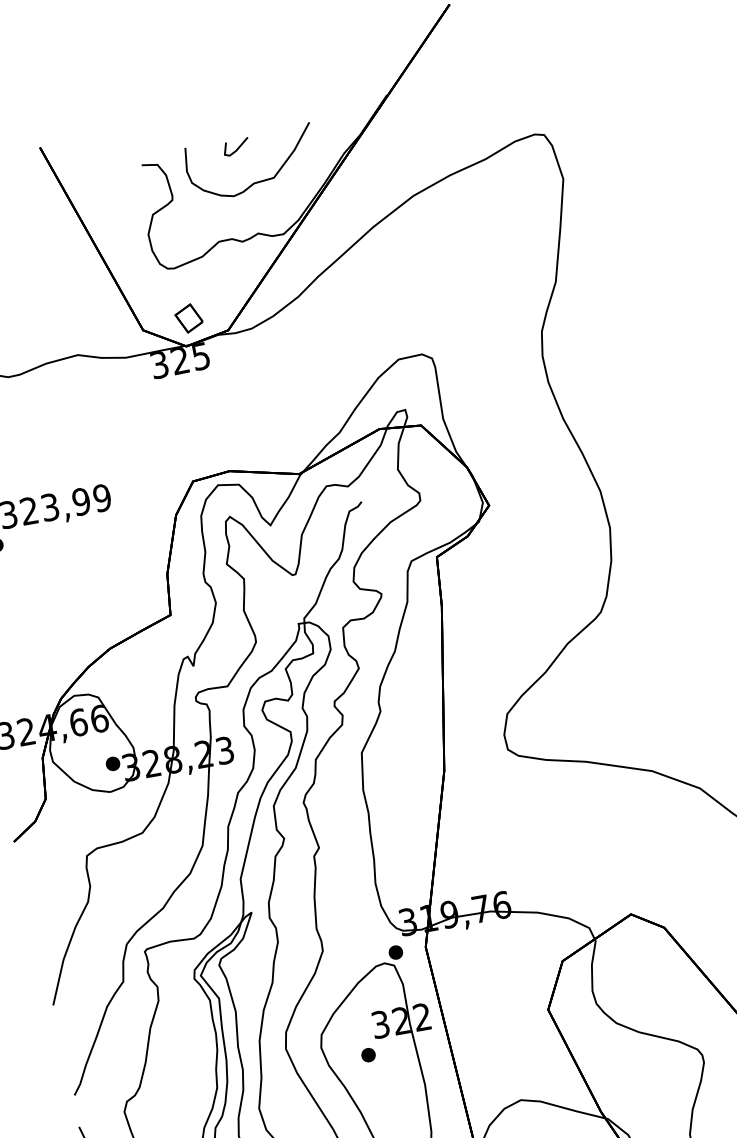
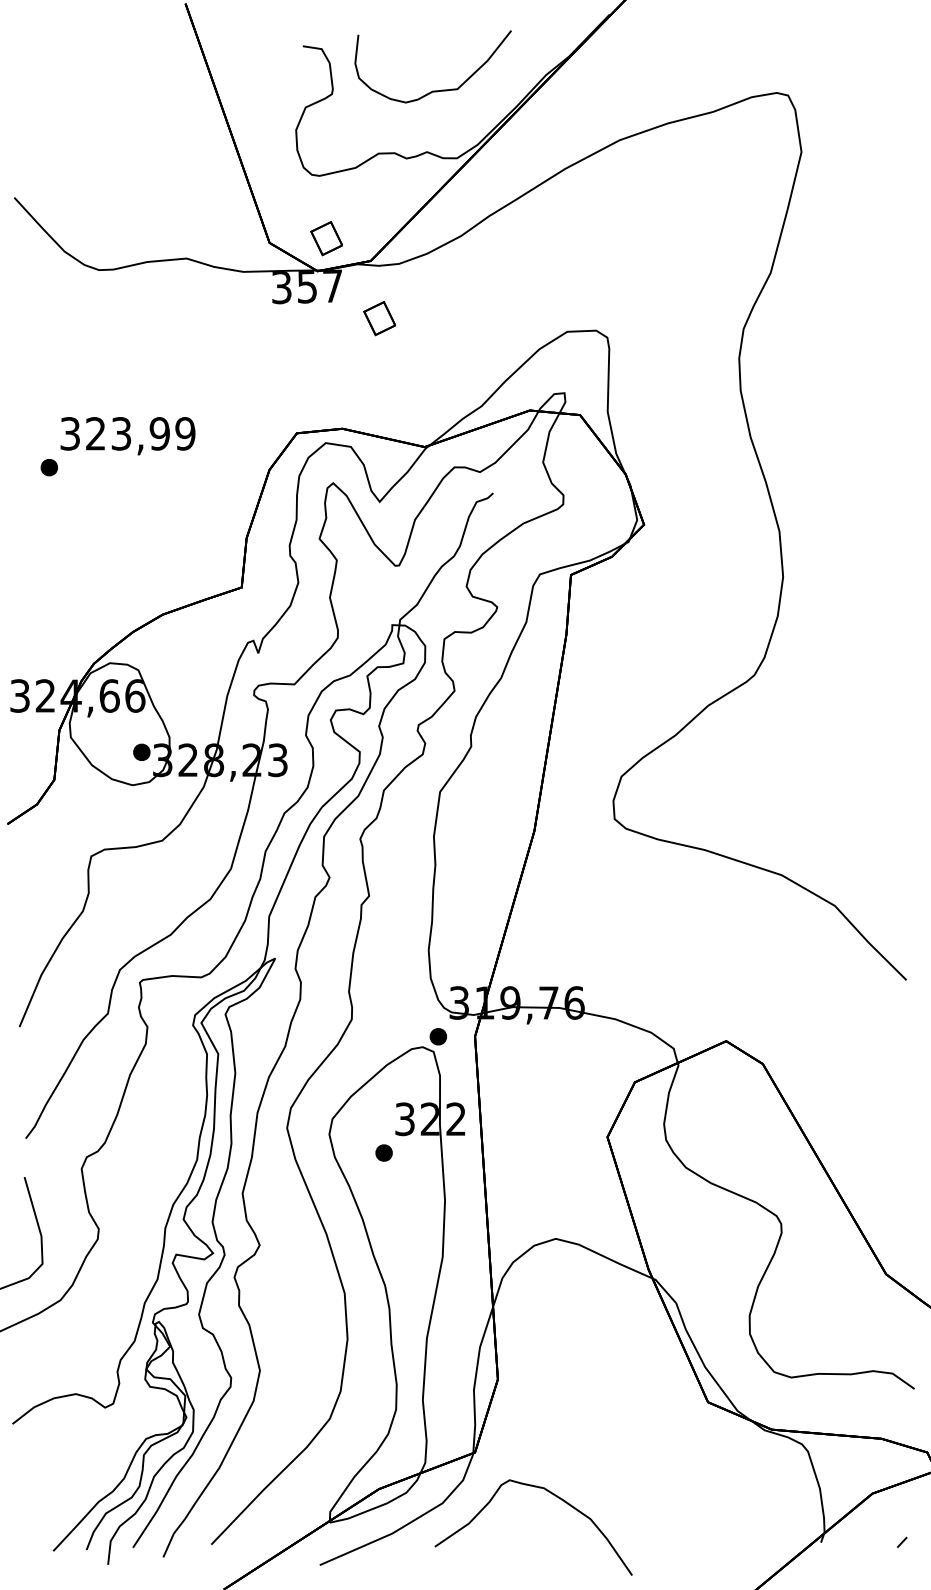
part: (236, 146) -> (419, 44), removed
text: (190, 358) -> (319, 286), 325 -> 357
part: (243, 375) -> (379, 318), added

